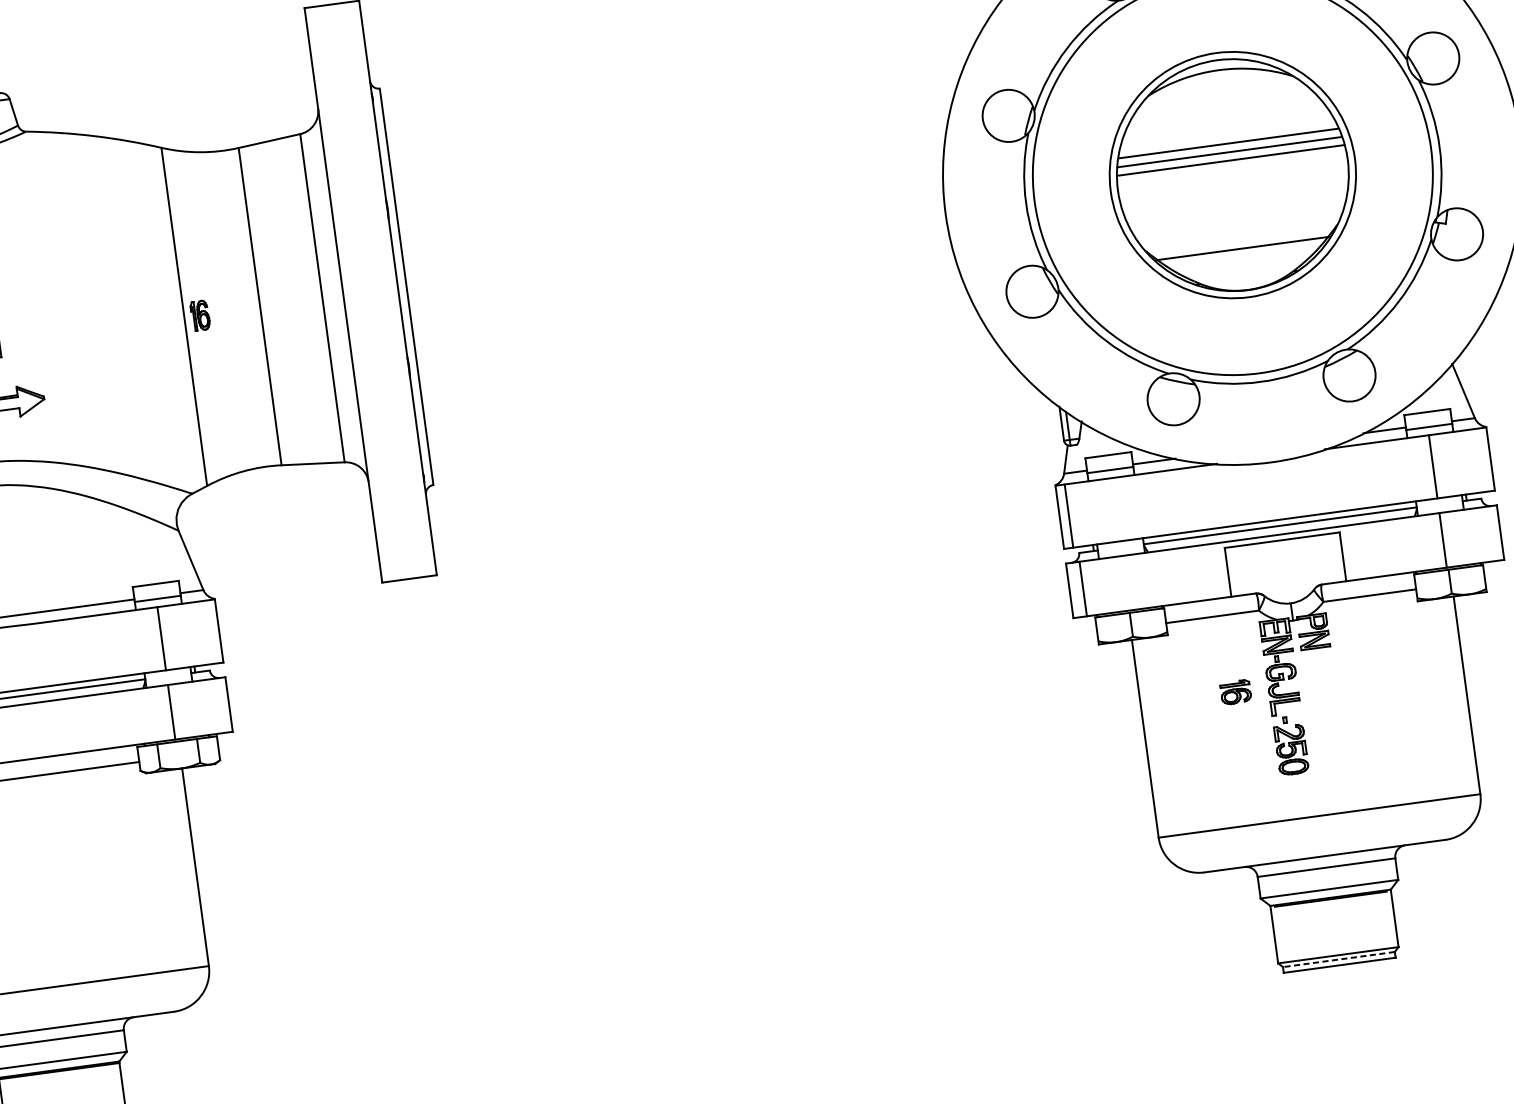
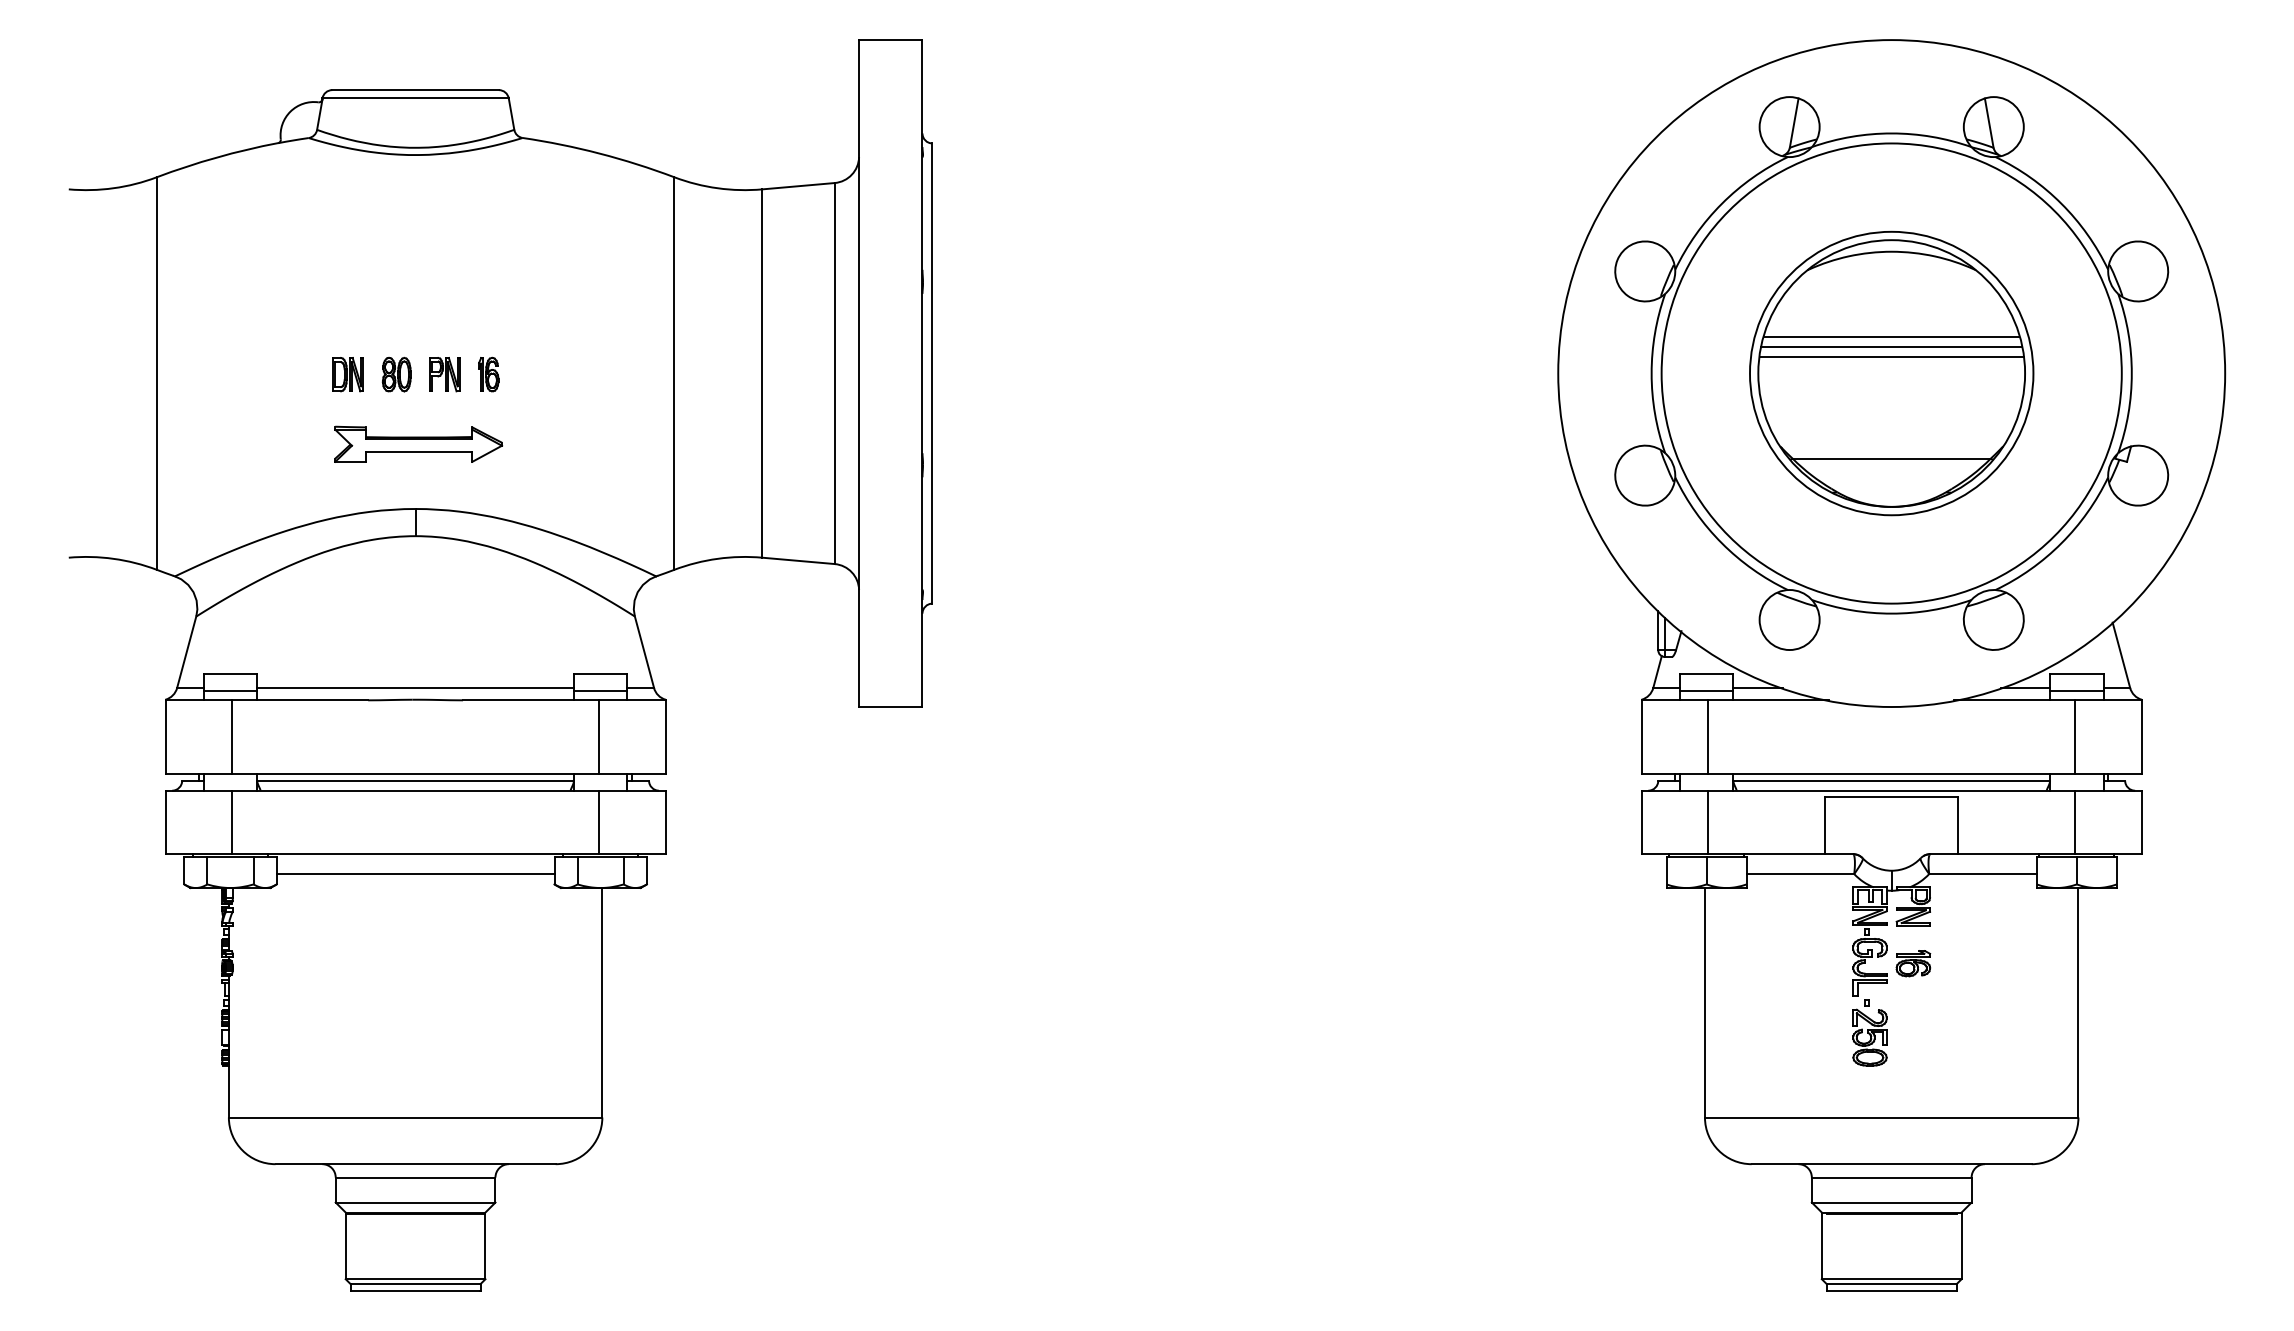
part: (200, 315) -> (488, 374), moved
line: (1069, 515) -> (1708, 736), moved
line: (1083, 589) -> (1708, 822), moved
part: (1235, 692) -> (1913, 963), moved
line: (1338, 959) -> (1891, 1284), dashed -> solid

